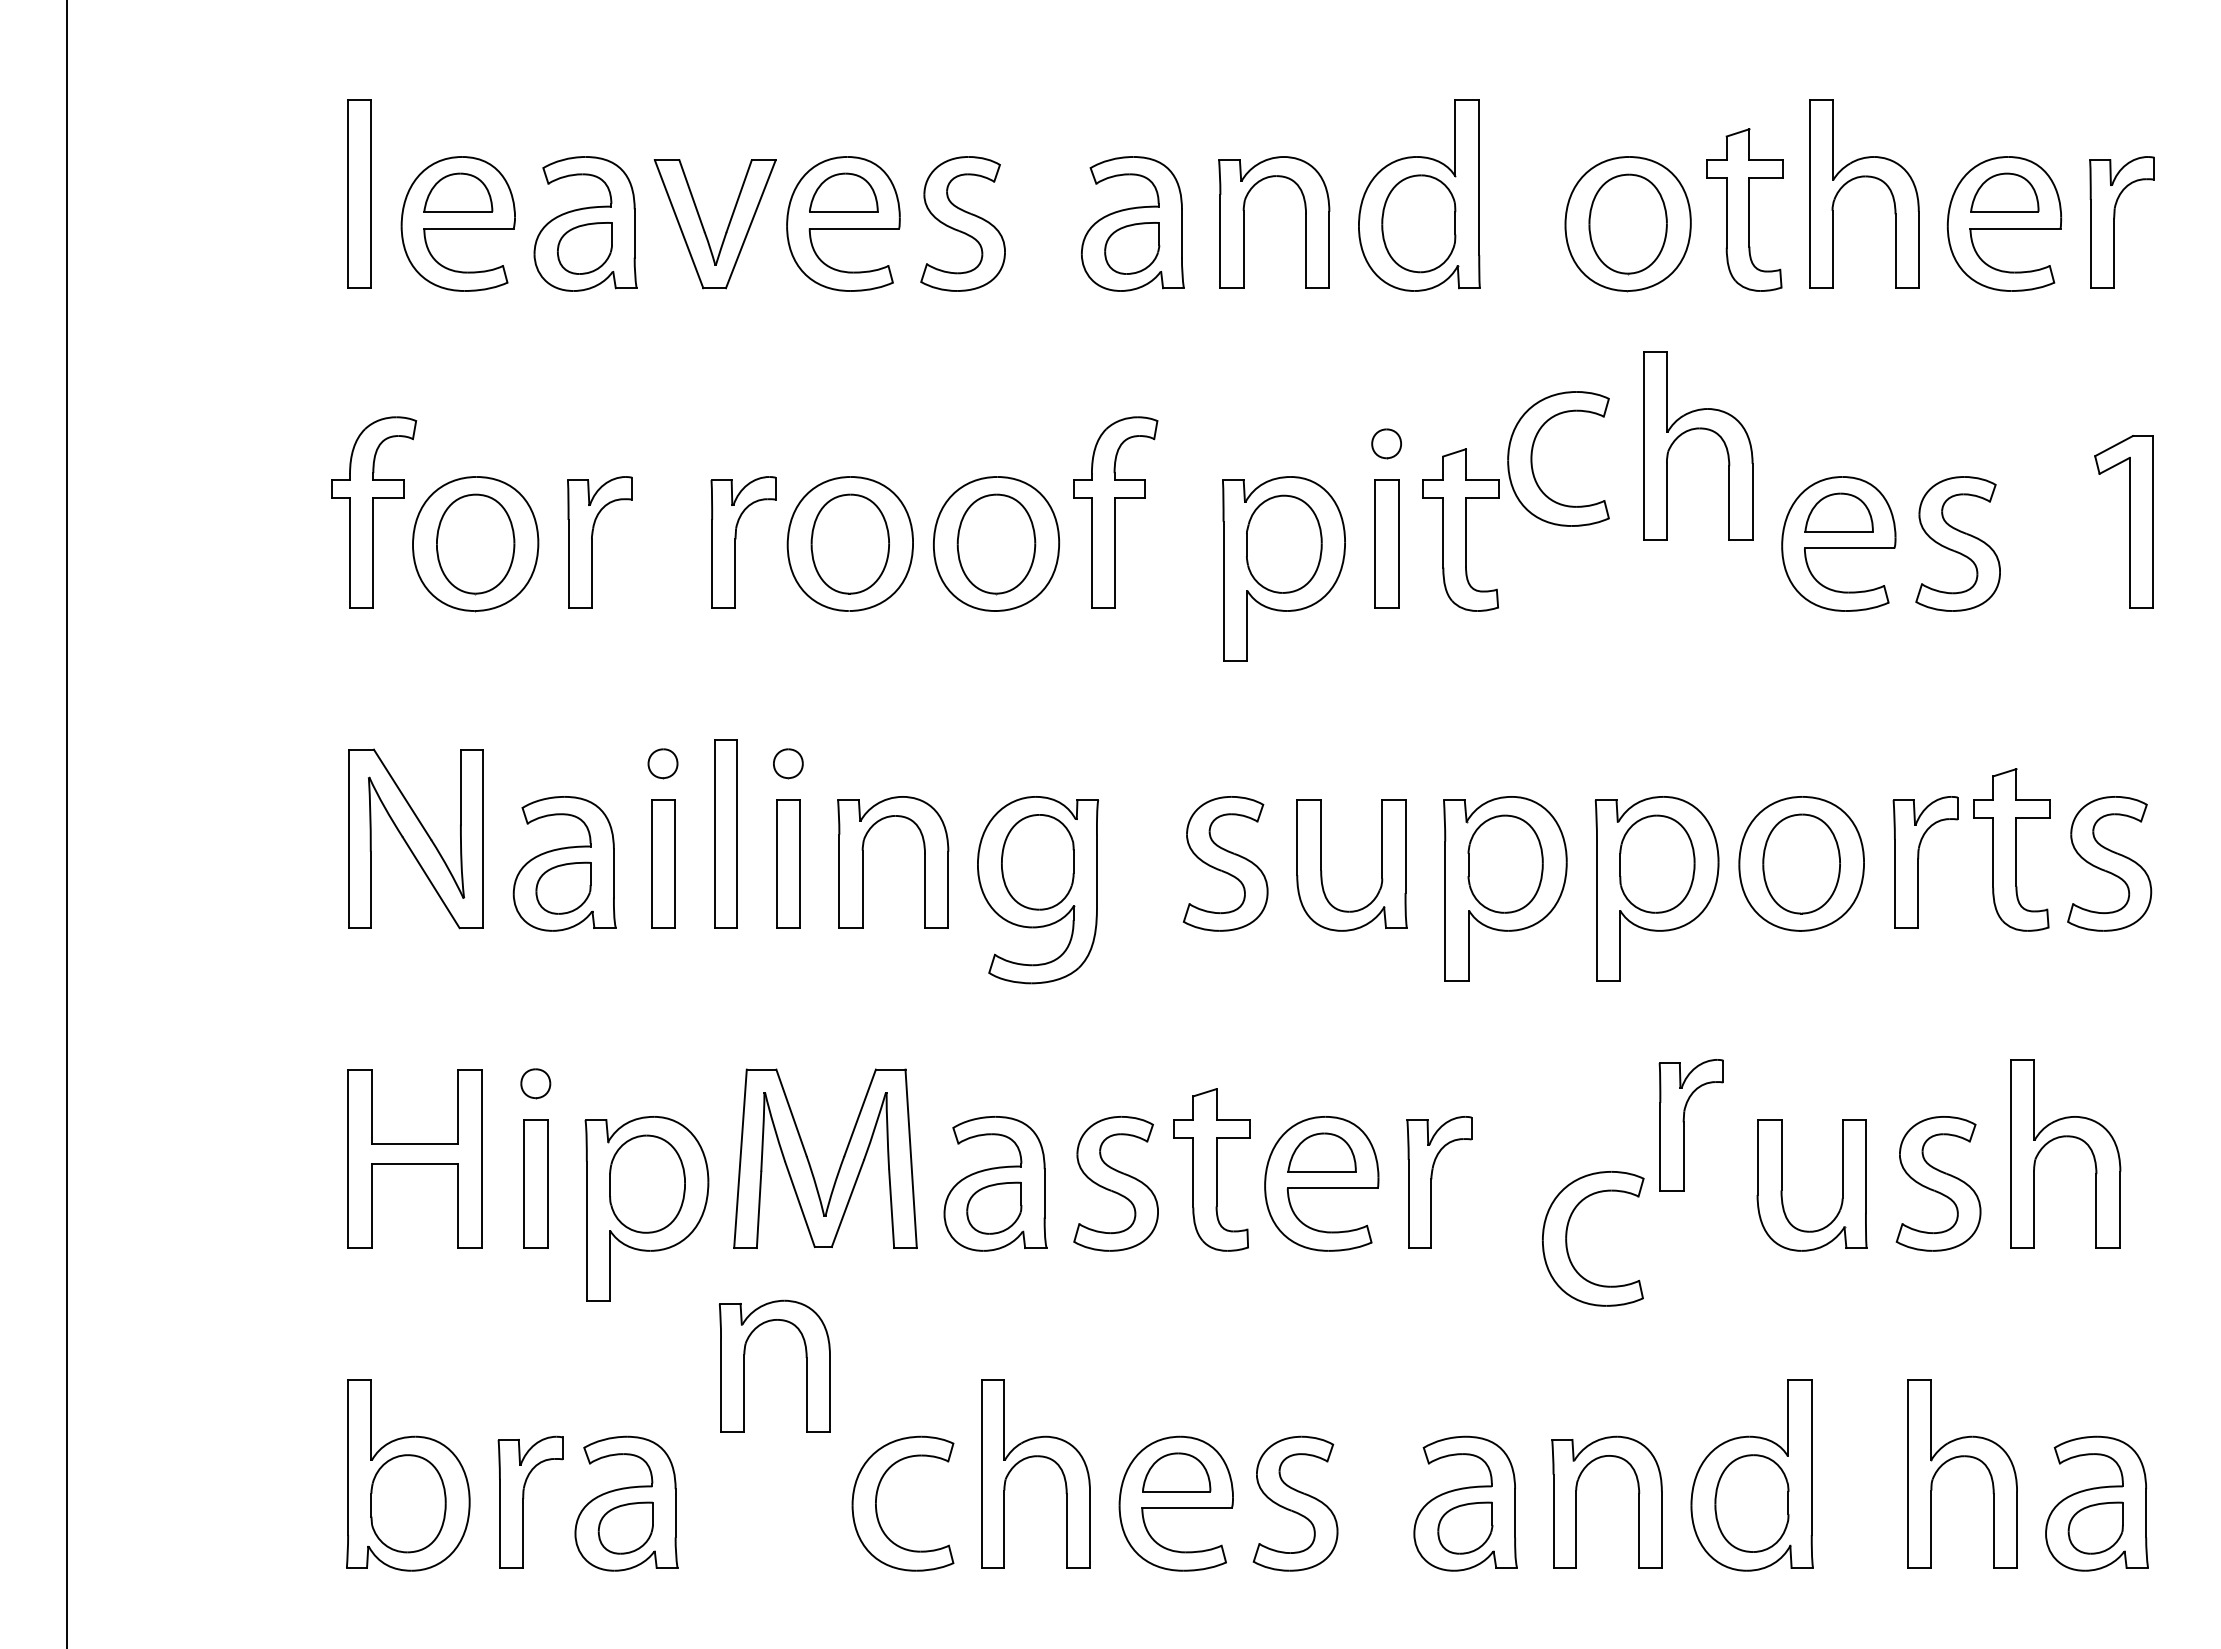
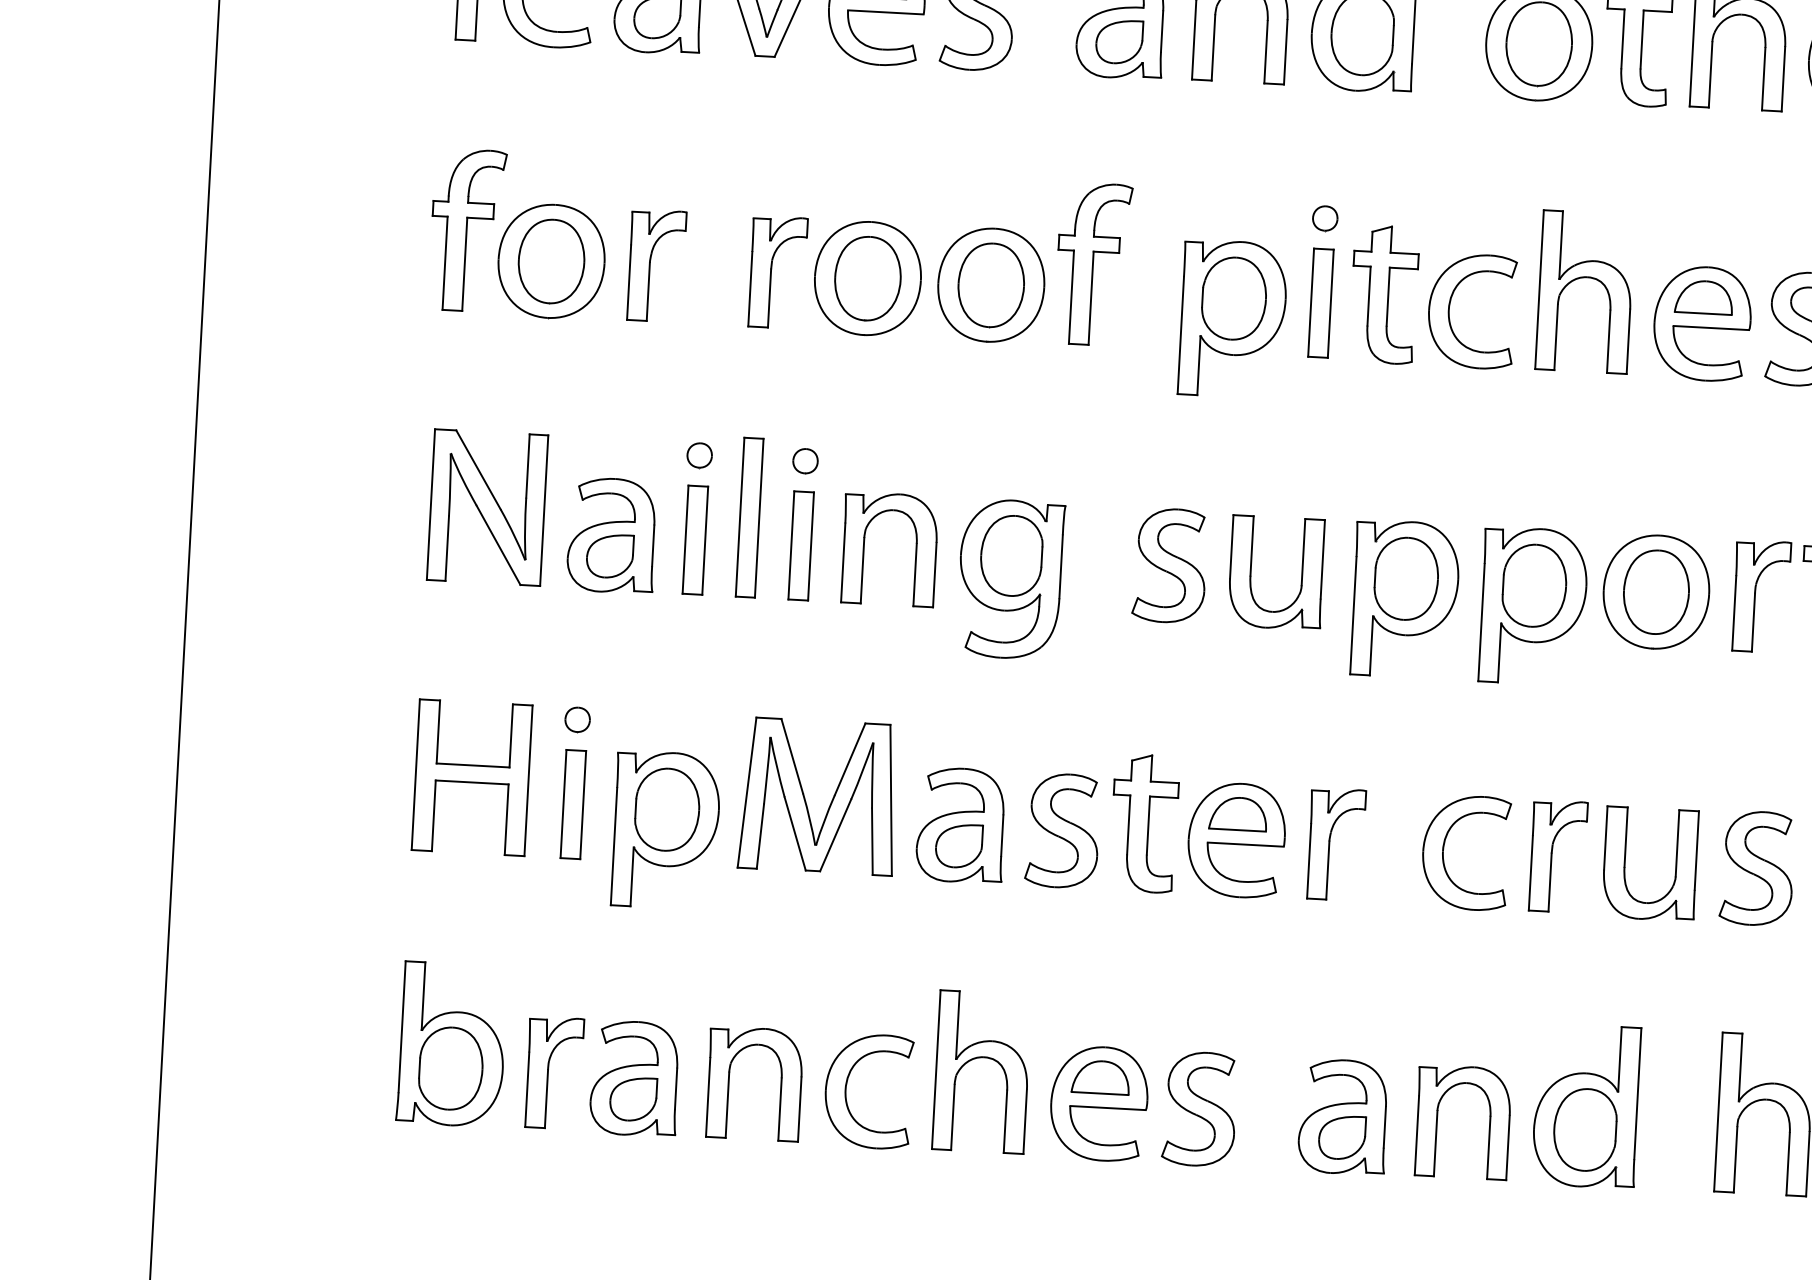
part: (1698, 429) -> (1586, 278), moved
part: (1532, 458) -> (1449, 309), moved
part: (1690, 1125) -> (1557, 856), moved
part: (1567, 1238) -> (1444, 851), moved
part: (744, 1365) -> (728, 1081), moved

